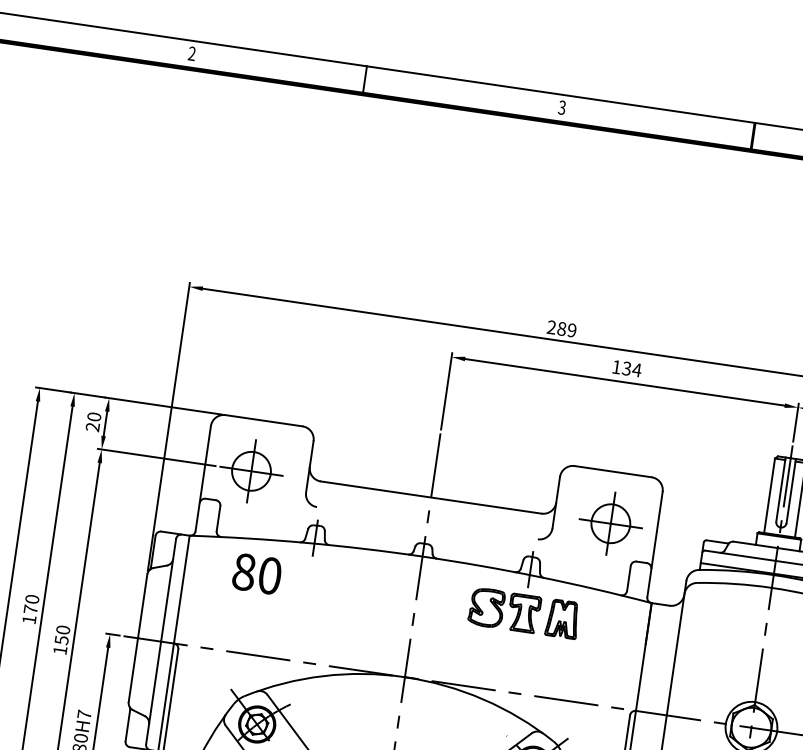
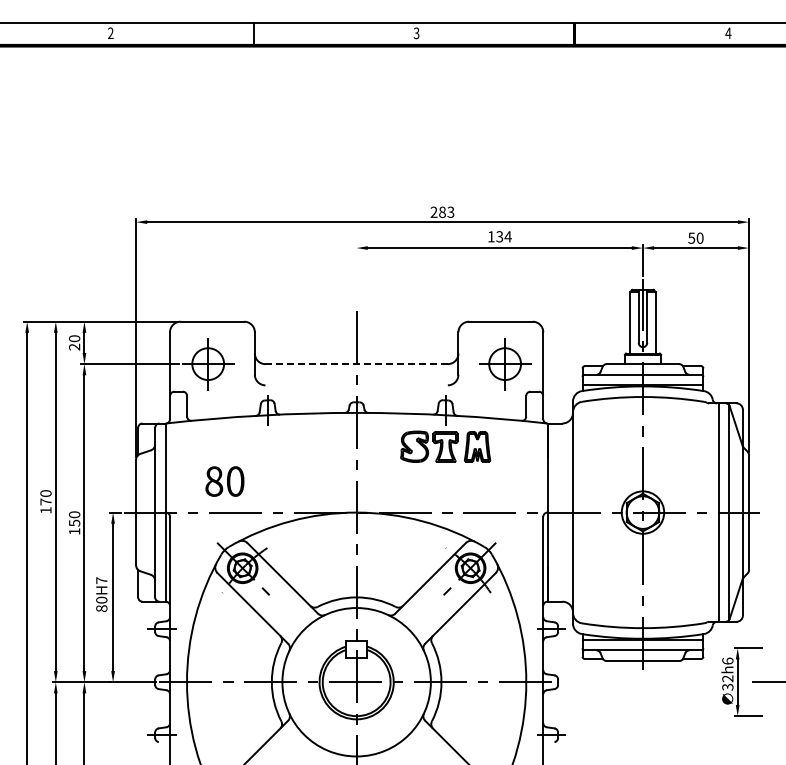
text: (571, 330) -> (450, 212), 289 -> 283
line: (446, 390) -> (356, 275), removed
line: (432, 498) -> (357, 364), solid -> dashed
text: (256, 573) -> (224, 481), moved

